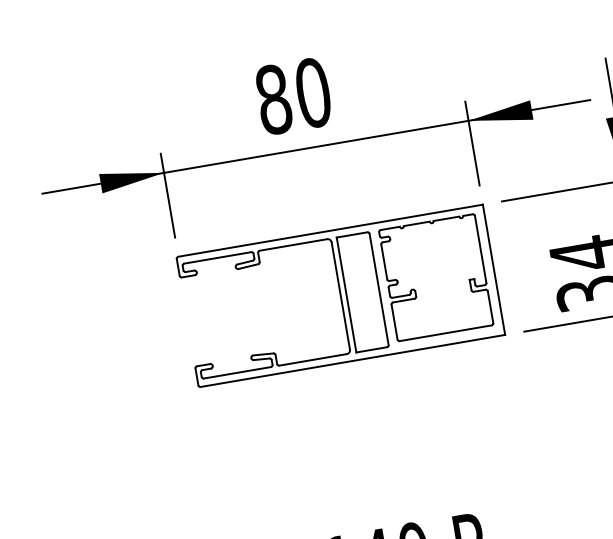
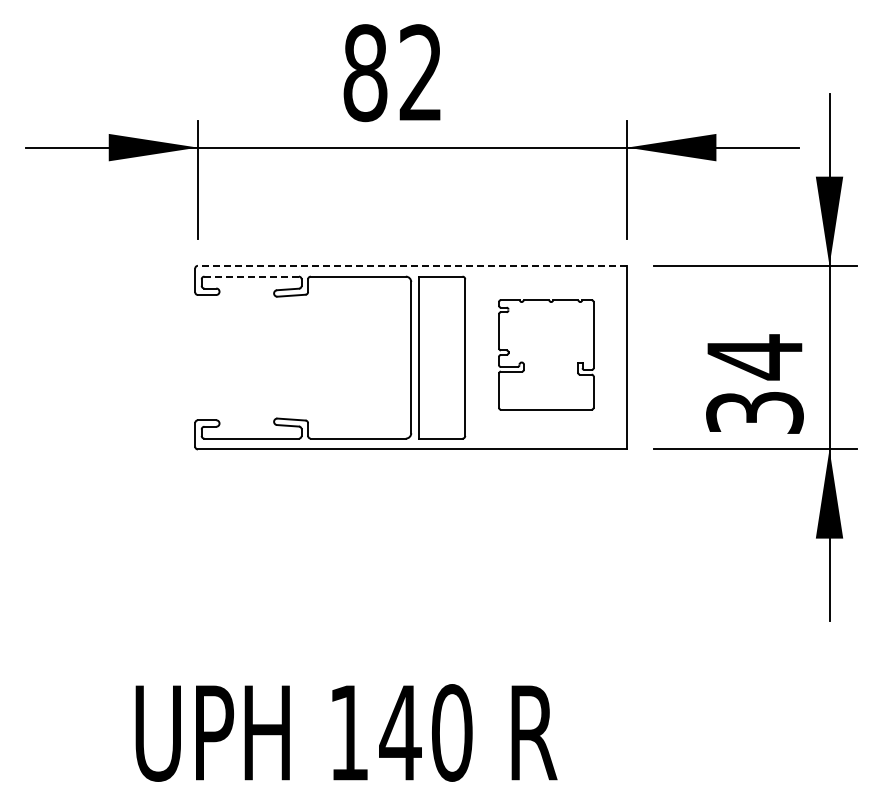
text: (313, 93) -> (421, 73), 80 -> 82
line: (330, 230) -> (412, 265), solid -> dashed
line: (218, 257) -> (252, 276), solid -> dashed
part: (436, 277) -> (546, 354), size x0.7

